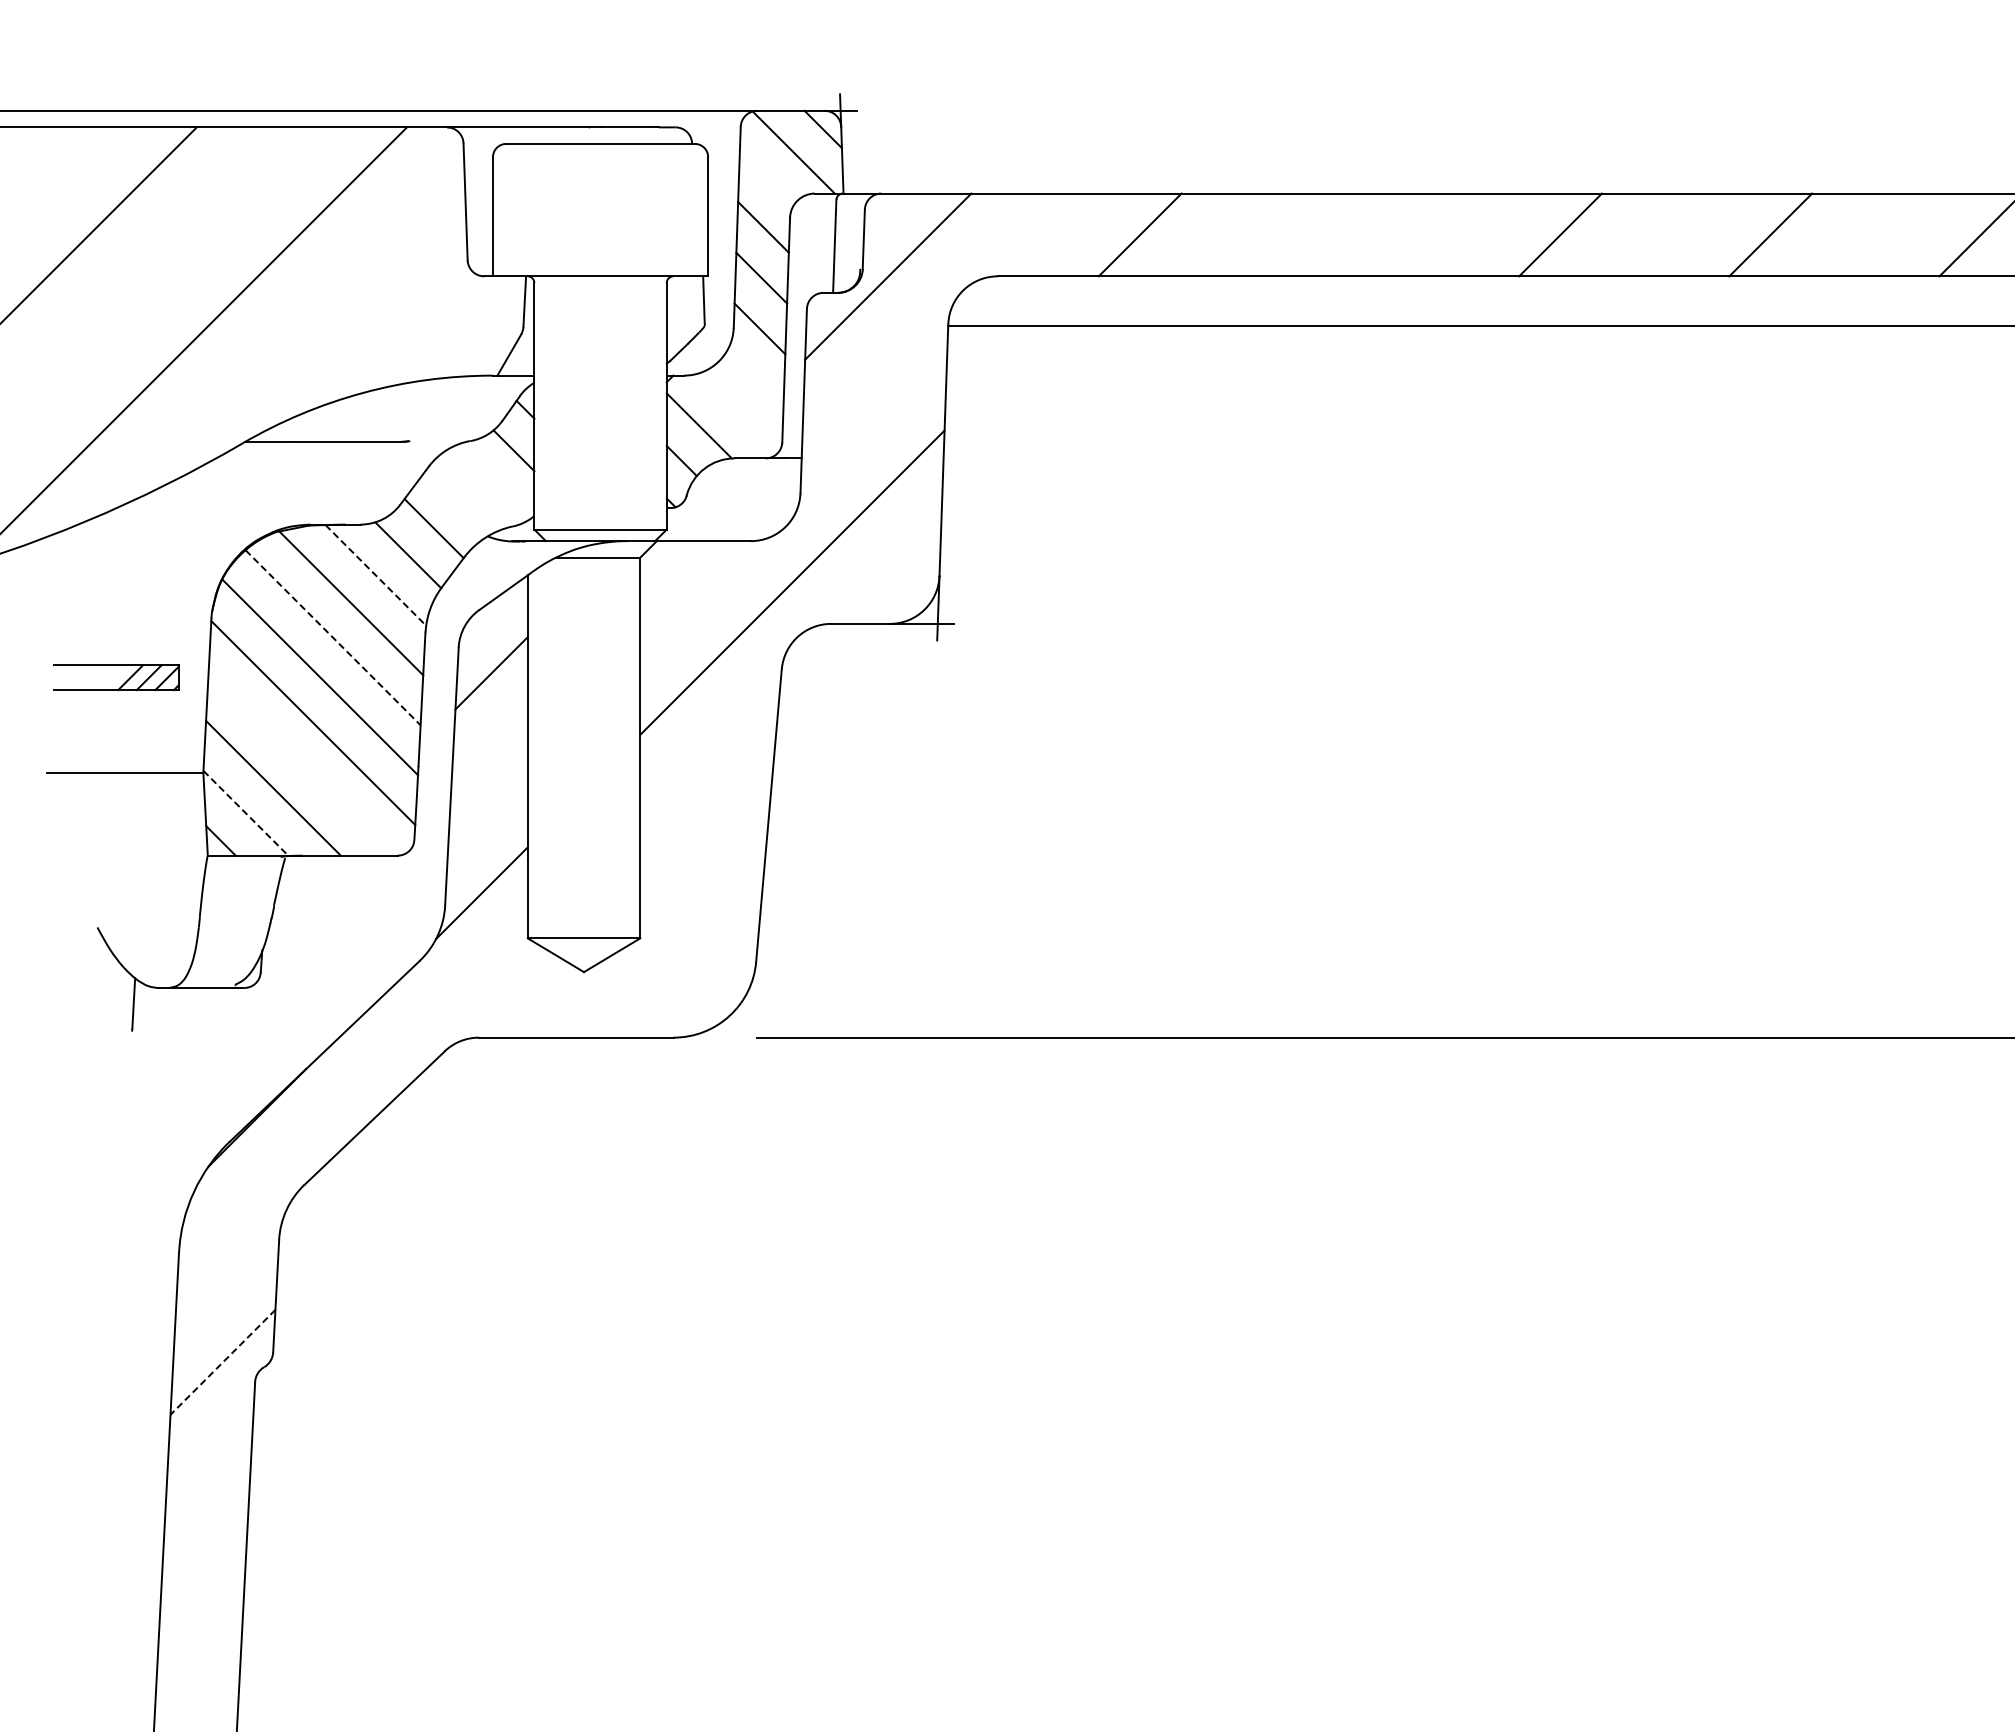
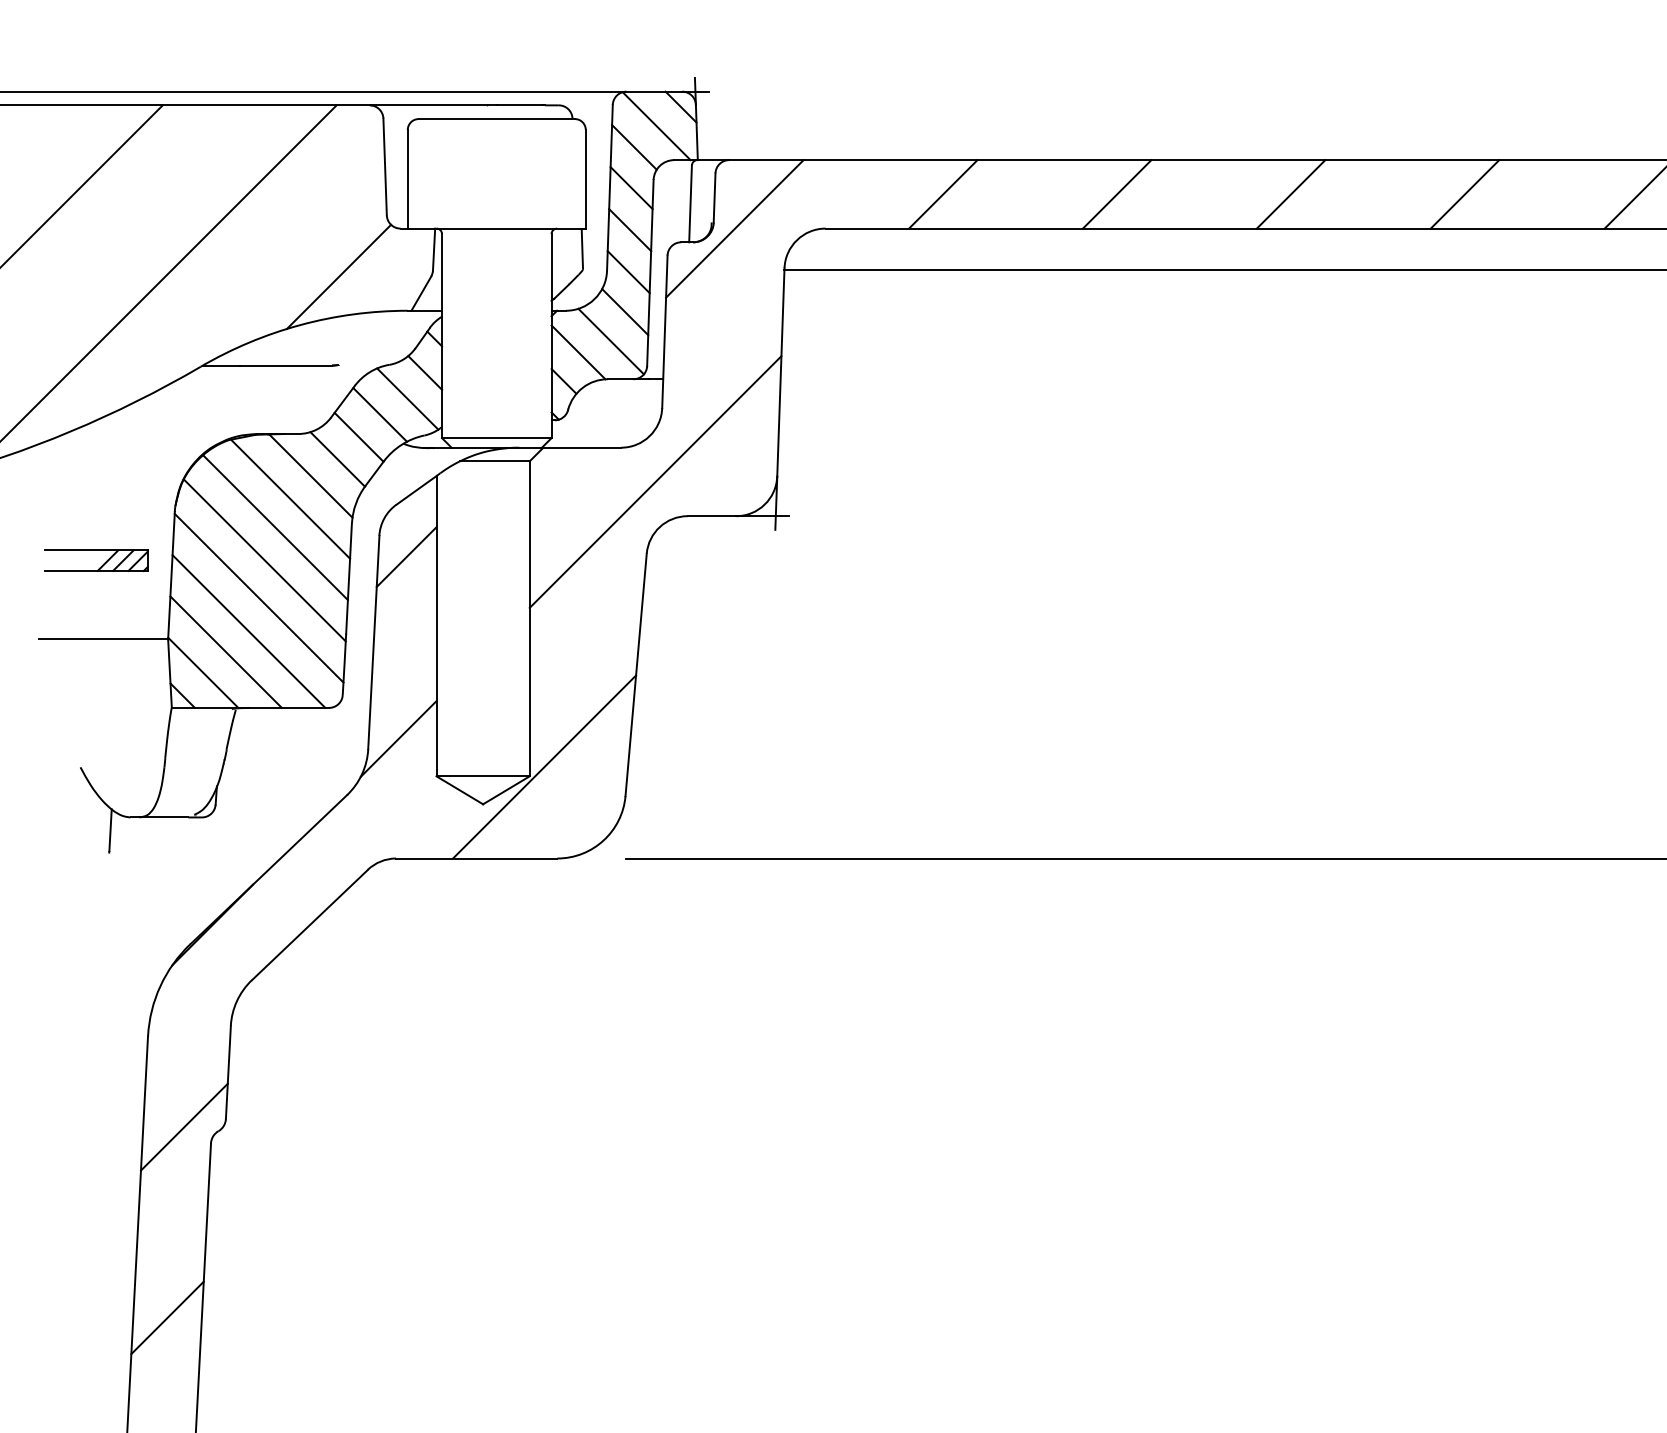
line: (766, 178) -> (634, 147), added
line: (1349, 234) -> (1116, 193), added
line: (409, 334) -> (338, 276), added
line: (755, 377) -> (624, 312), added
line: (738, 412) -> (610, 341), added
line: (492, 482) -> (407, 399), added
line: (459, 501) -> (380, 414), added
line: (376, 575) -> (311, 476), dashed -> solid
line: (333, 637) -> (275, 527), dashed -> solid
line: (300, 763) -> (248, 631), added
line: (245, 813) -> (203, 673), dashed -> solid
line: (657, 926) -> (543, 766), added
line: (222, 1362) -> (183, 1127), dashed -> solid
line: (202, 1592) -> (167, 1317), added

